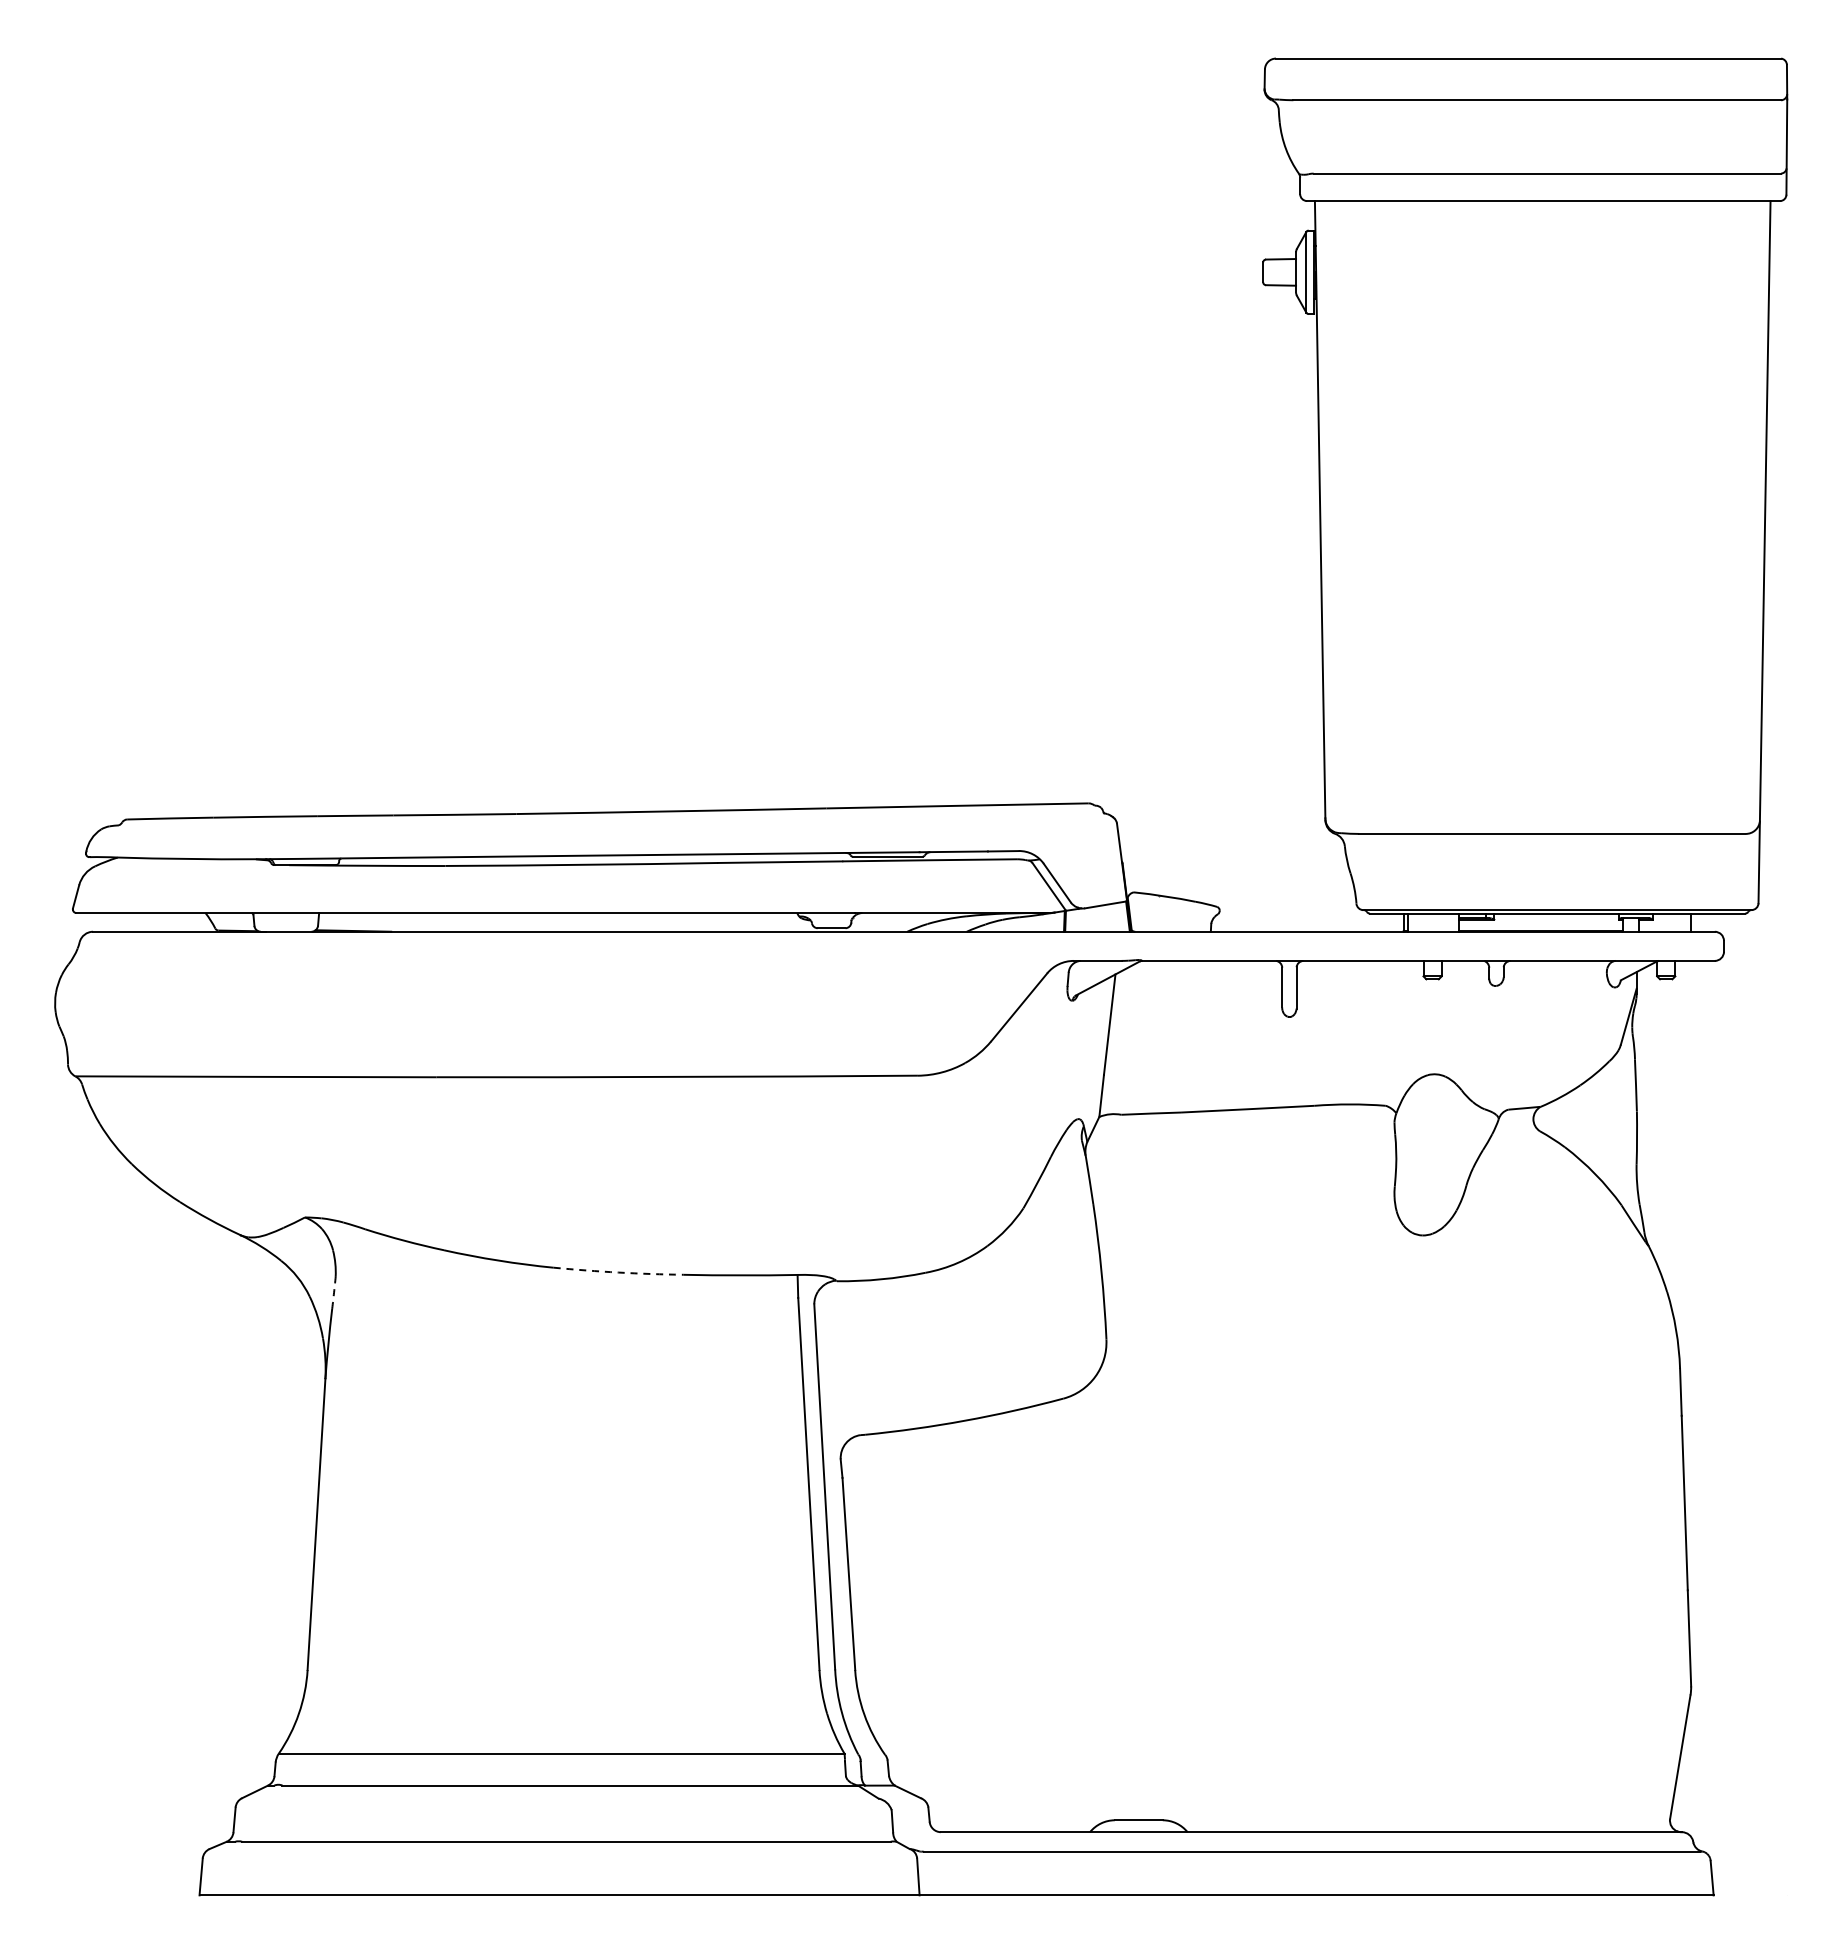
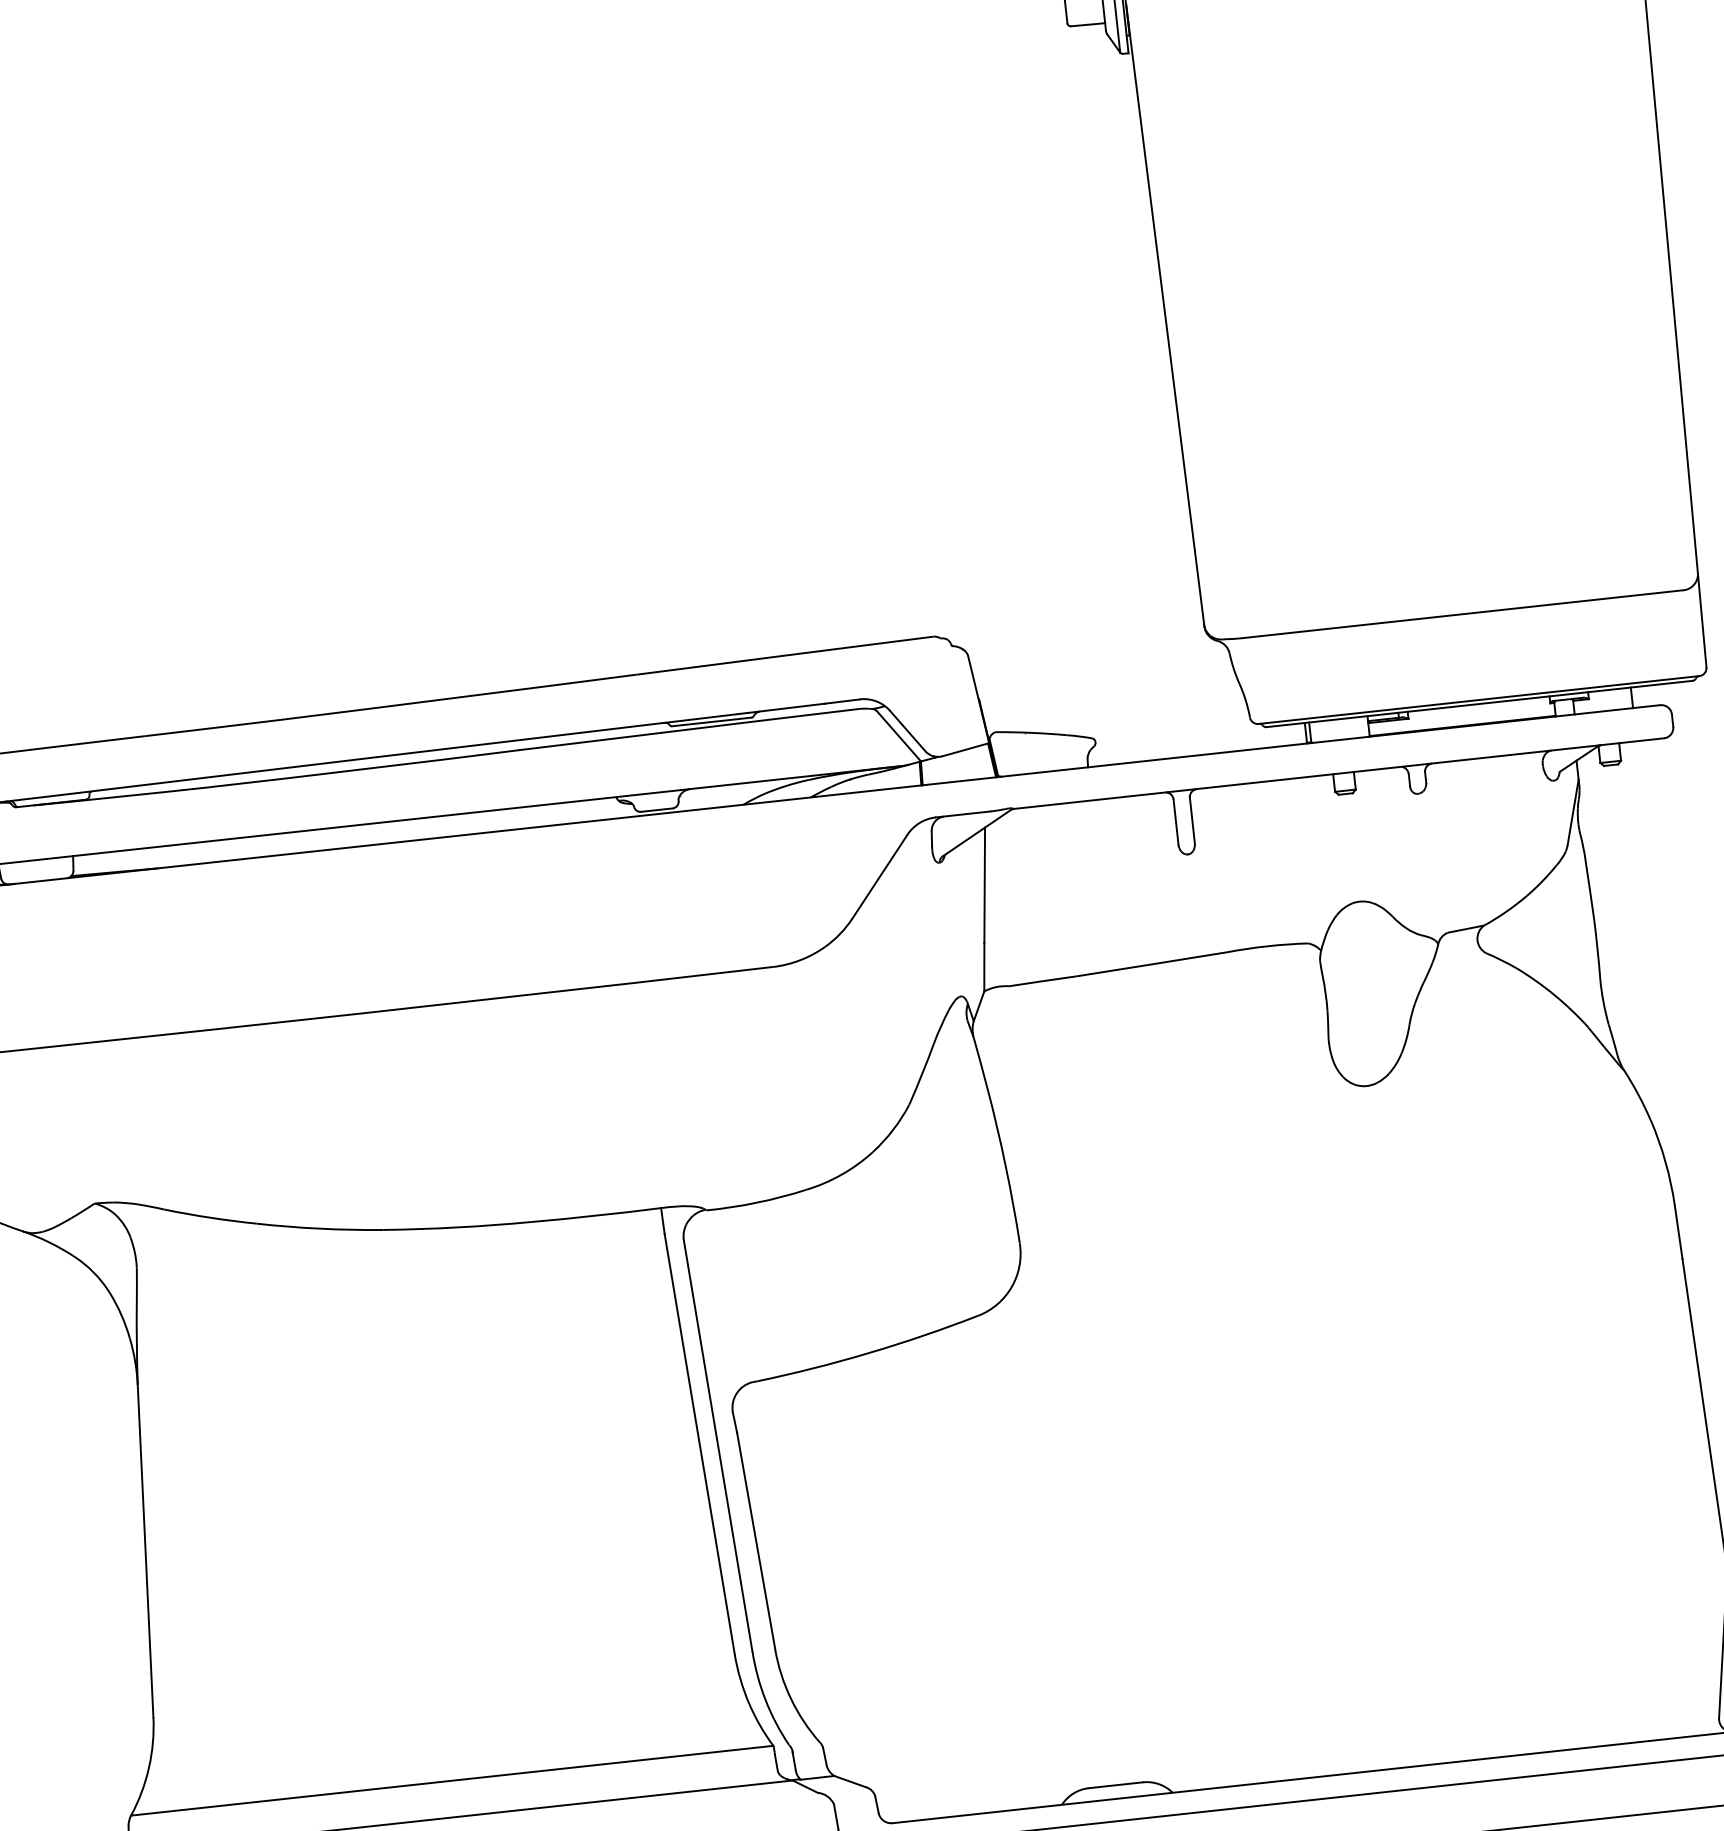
arc: (618, 1272) -> (457, 1227), dashed -> solid
arc: (334, 1292) -> (137, 1285), dashed -> solid

